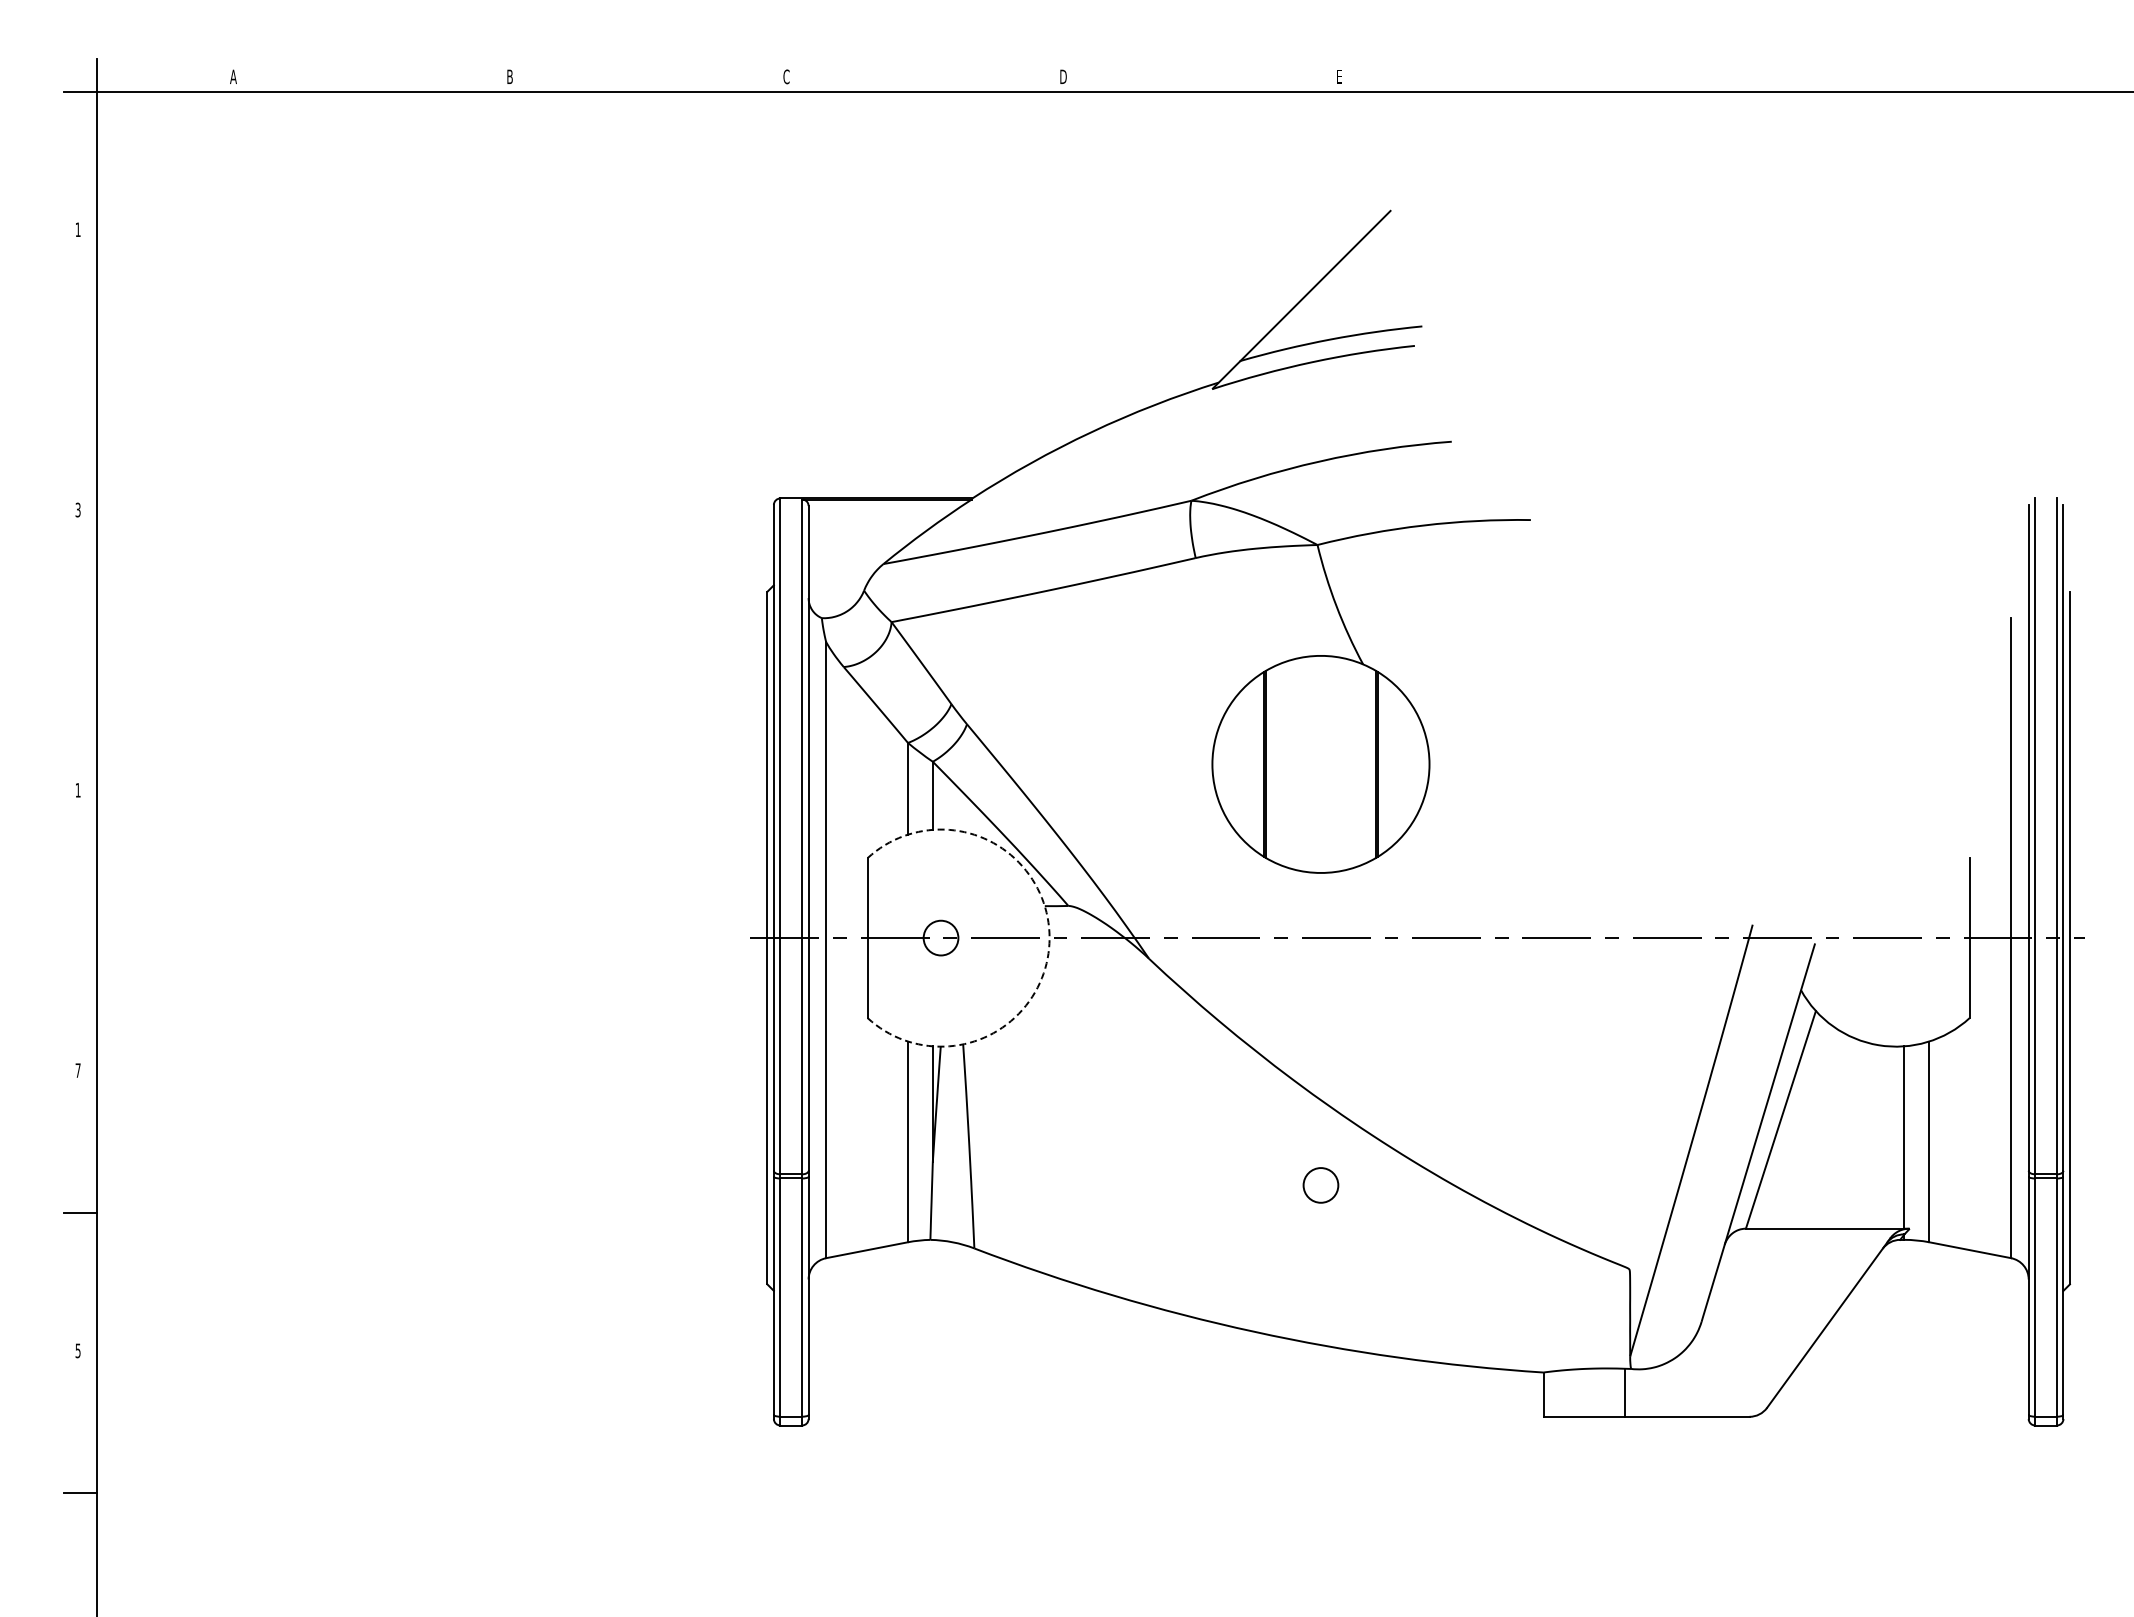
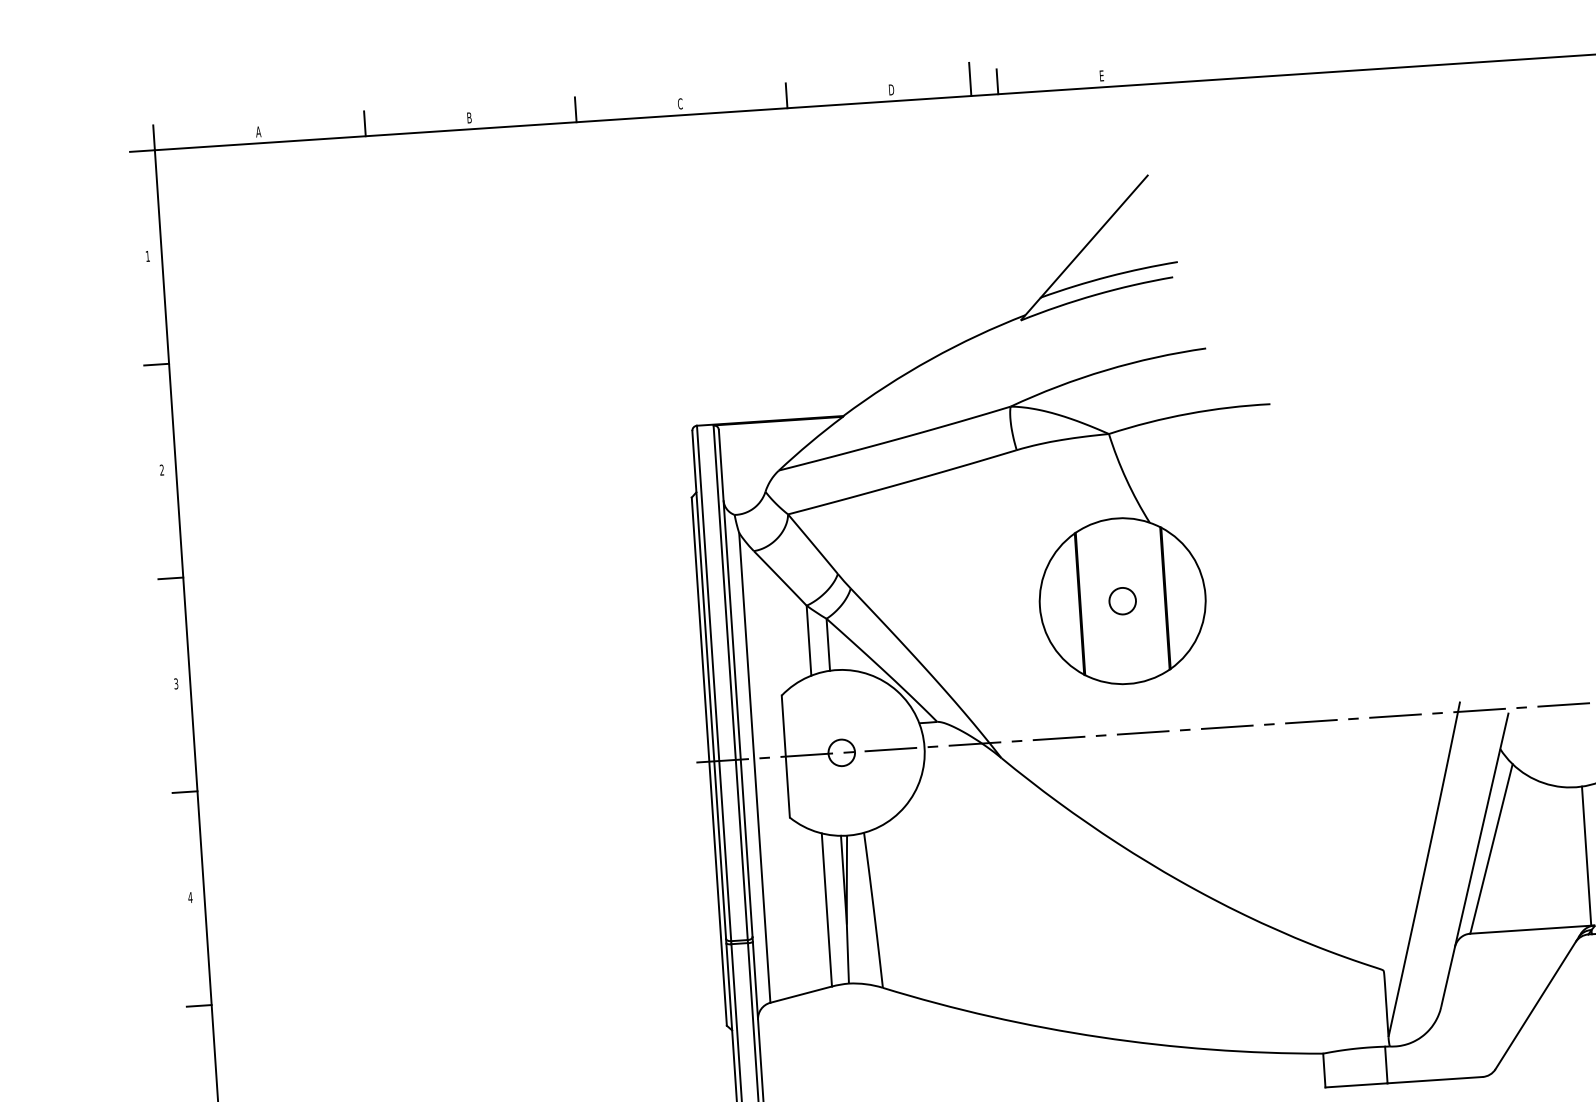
line: (1167, 69) -> (970, 78), added
line: (373, 75) -> (365, 123), added
line: (649, 75) -> (575, 109), added
line: (926, 75) -> (786, 95), added
line: (1202, 75) -> (997, 81), added
line: (80, 371) -> (156, 364), added
text: (77, 510) -> (161, 470), 3 -> 2
line: (80, 652) -> (171, 578), added
text: (77, 790) -> (175, 684), 1 -> 3
line: (80, 932) -> (185, 792), added
arc: (1049, 938) -> (924, 747), dashed -> solid
text: (77, 1070) -> (189, 897), 7 -> 4
circle: (1320, 1185) -> (1122, 601), moved

